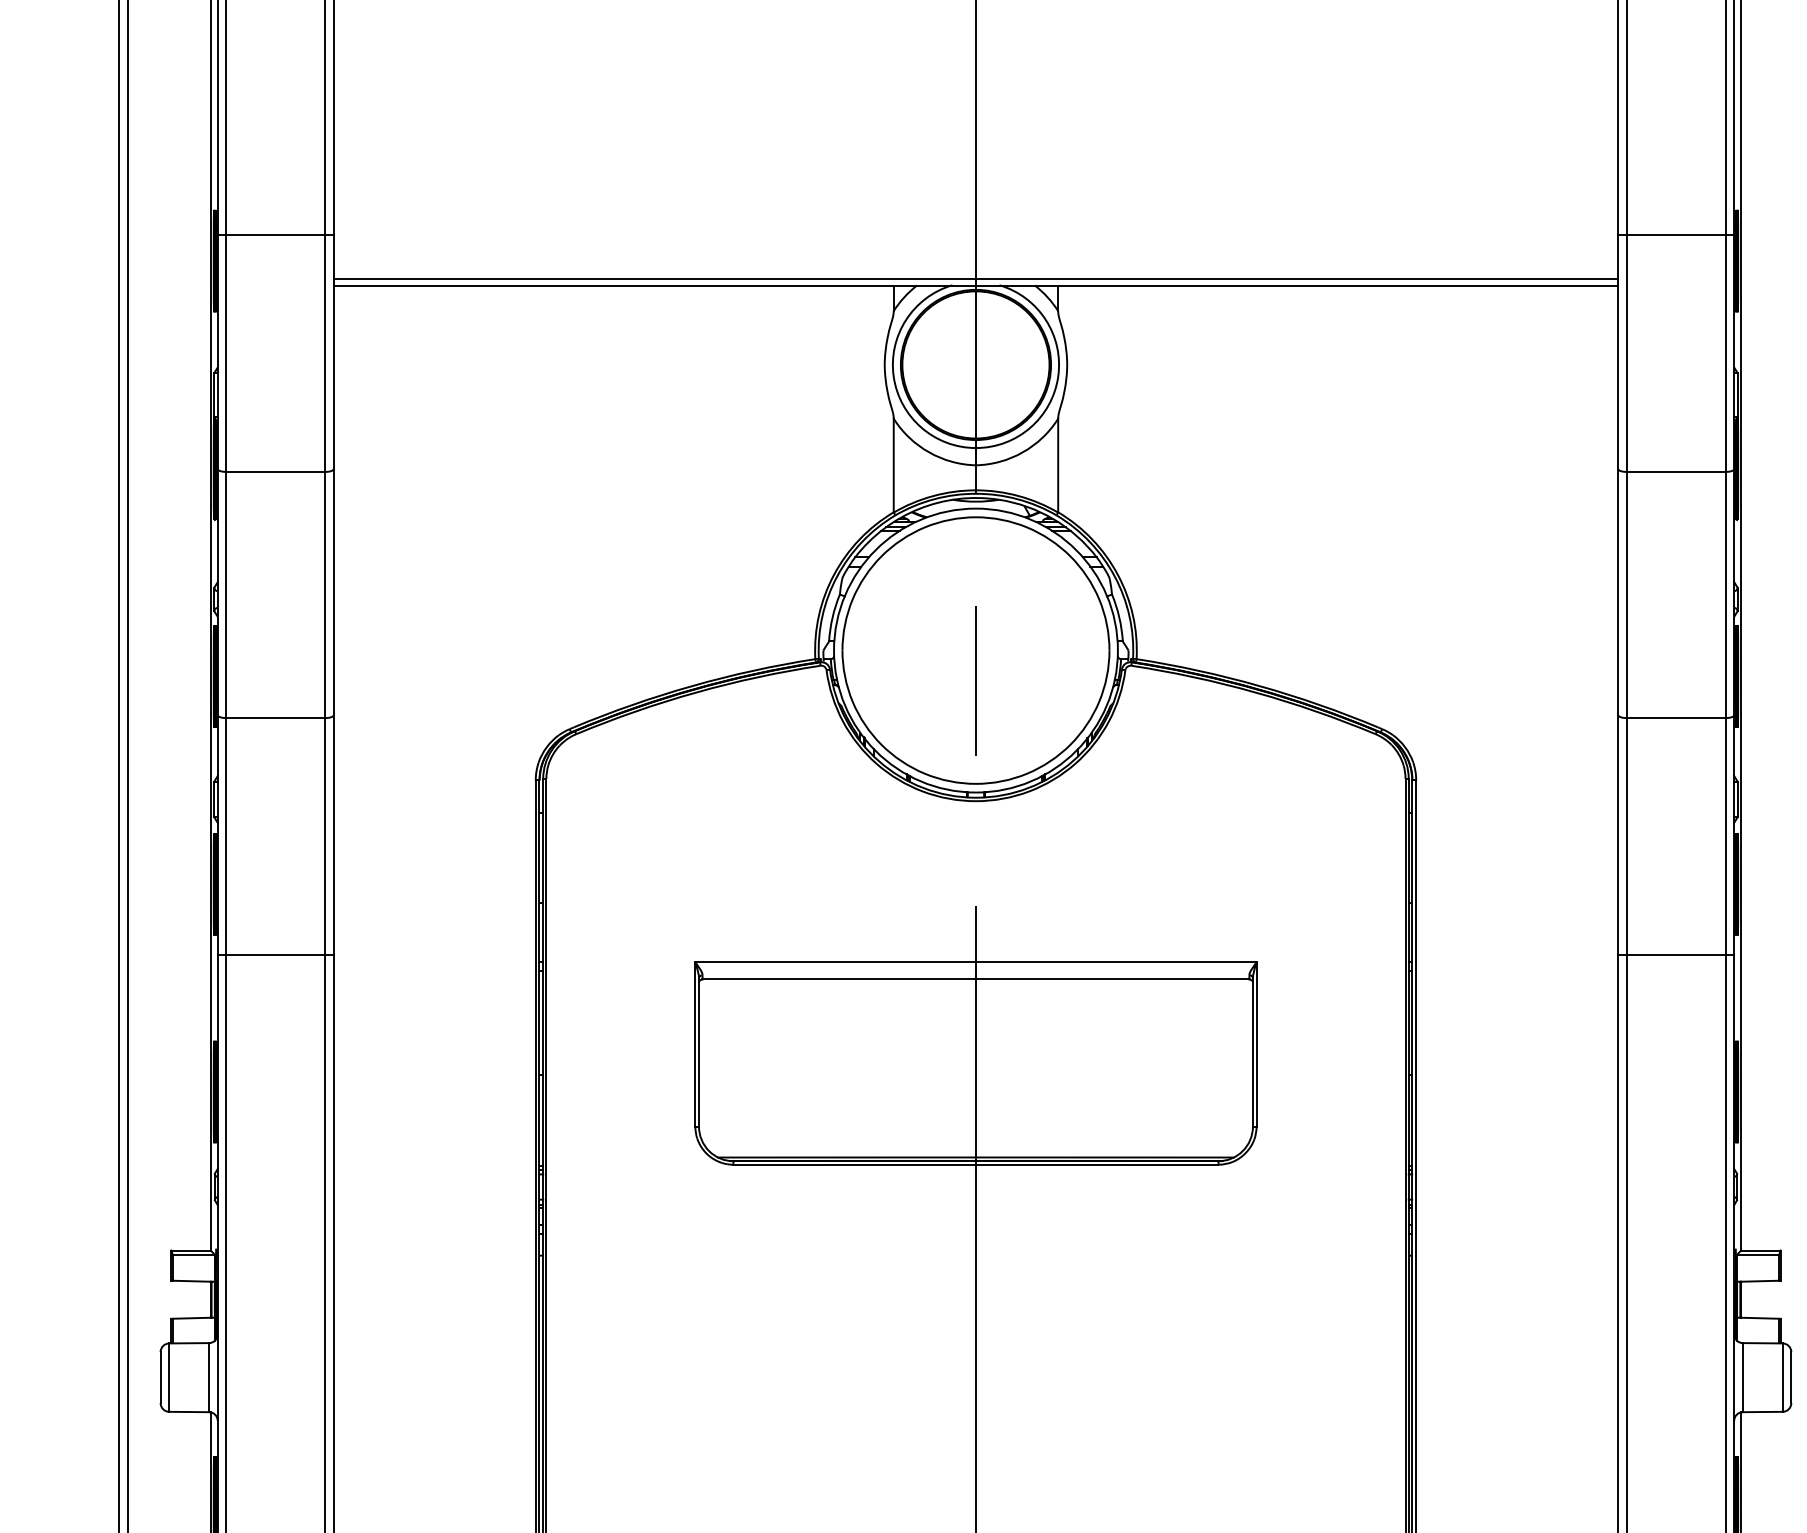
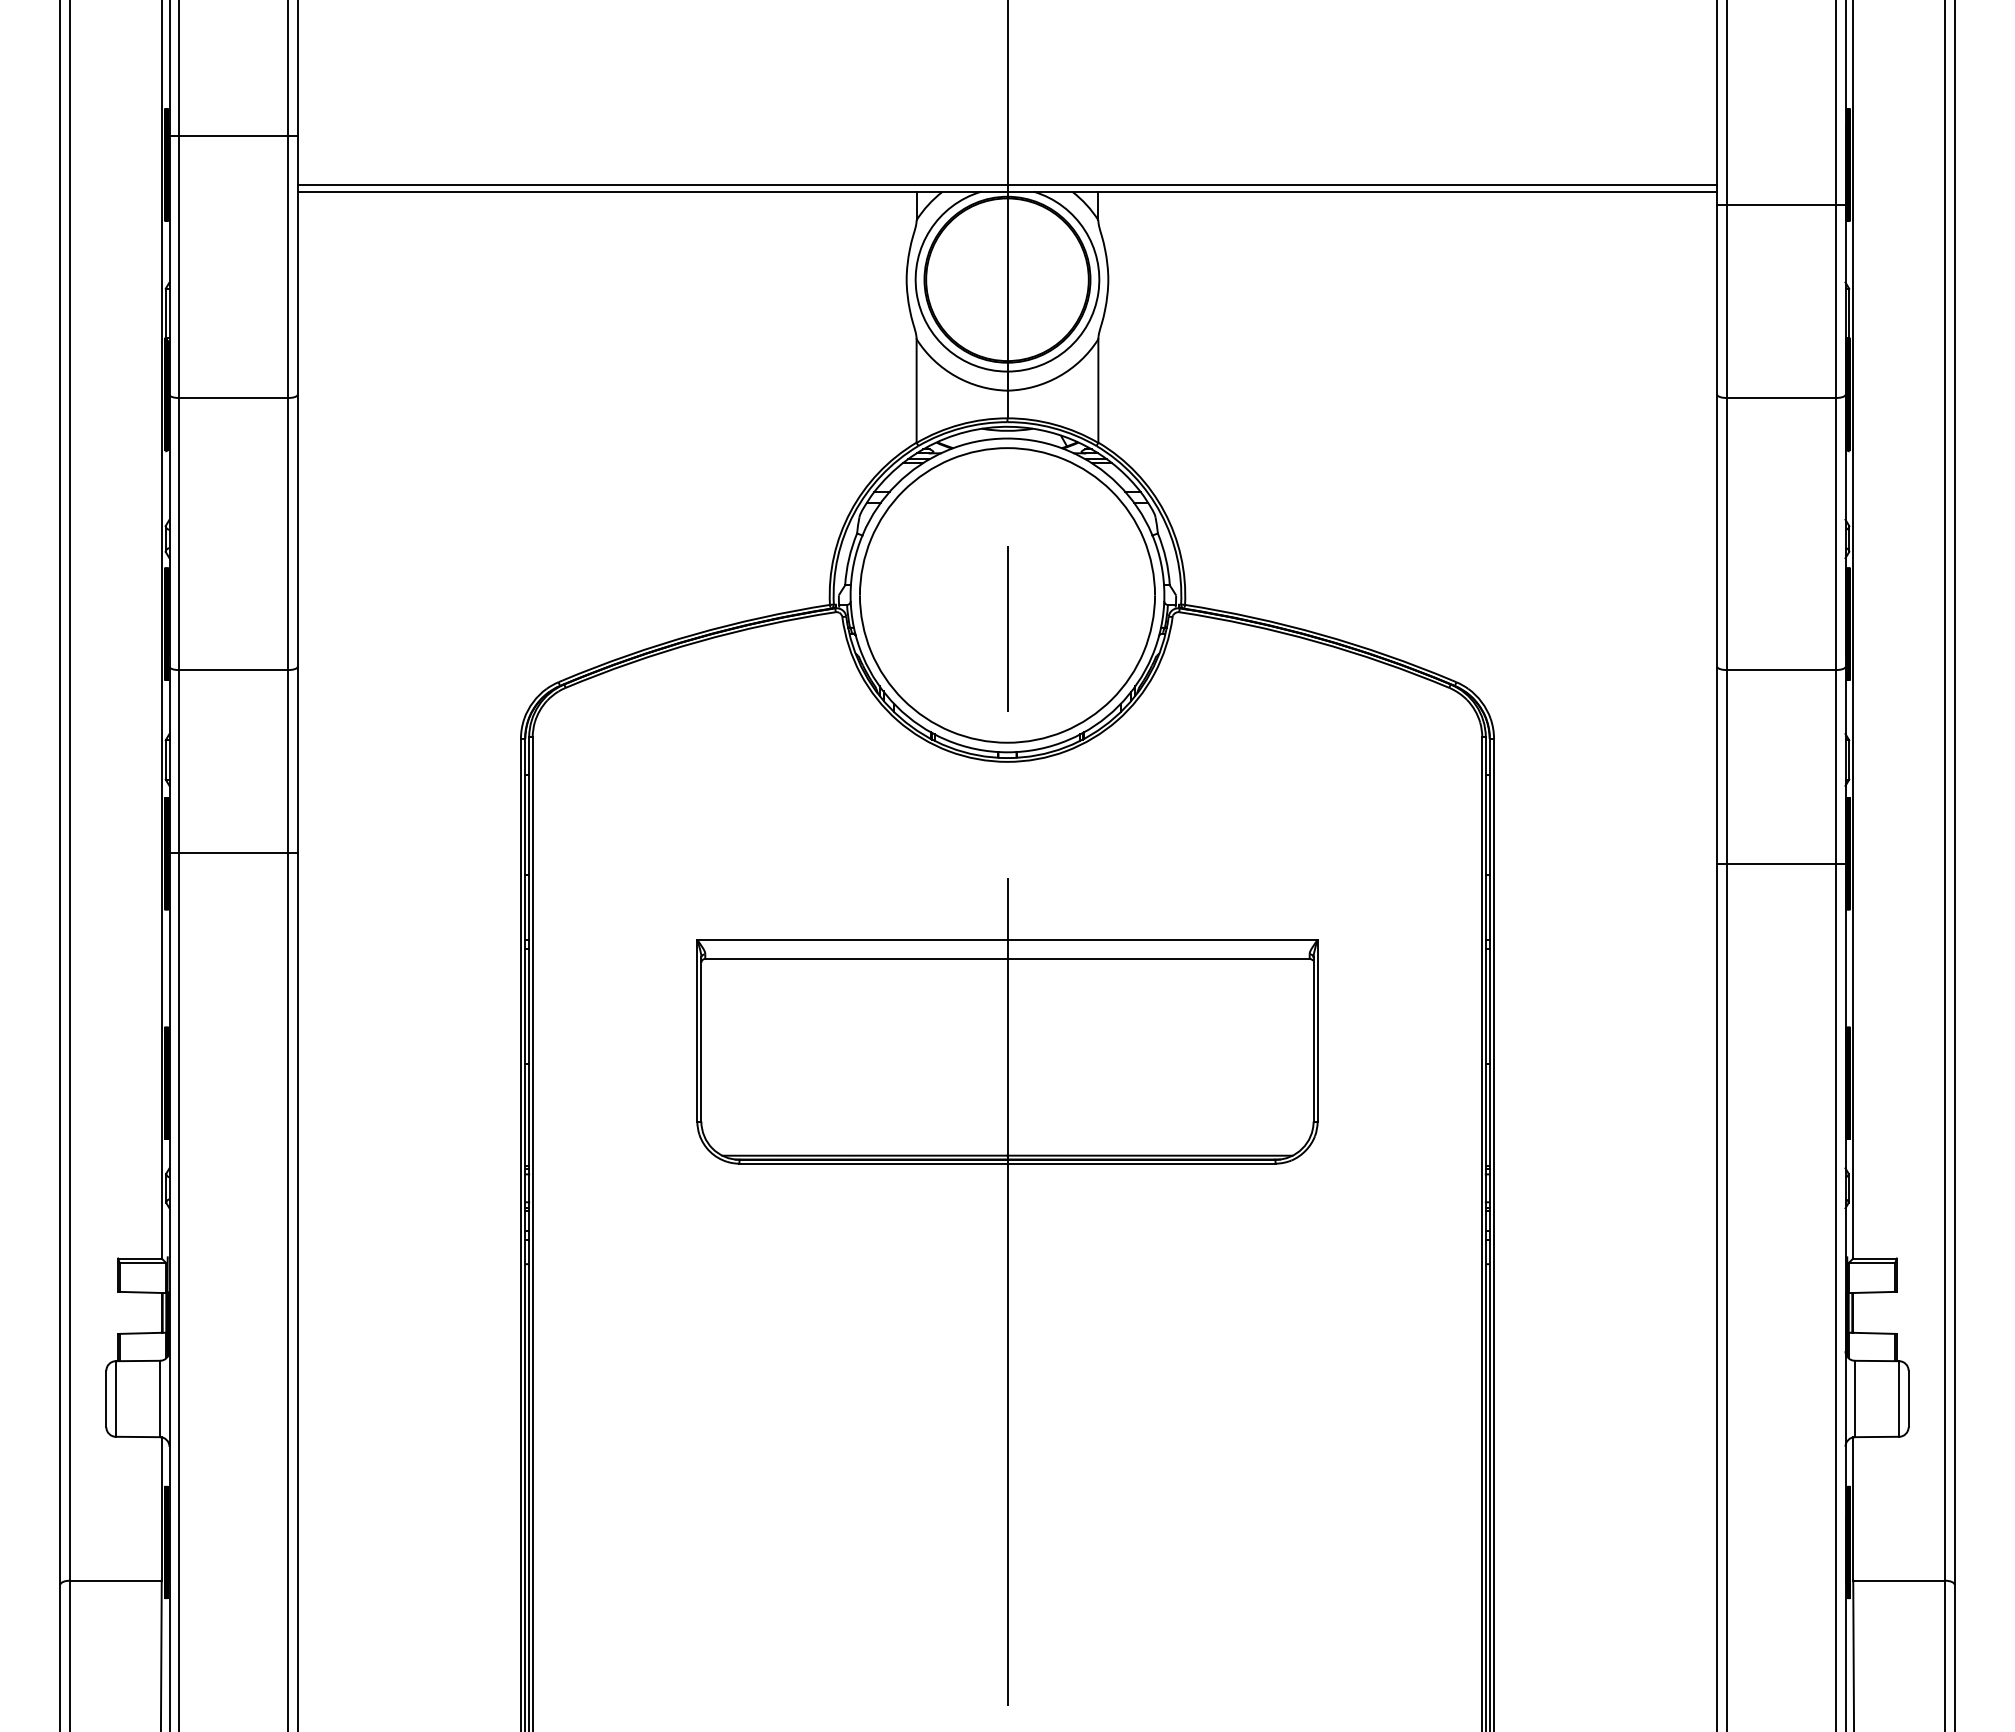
line: (1676, 235) -> (1781, 205), moved
line: (275, 954) -> (233, 852), moved
line: (1676, 954) -> (1781, 863), moved

